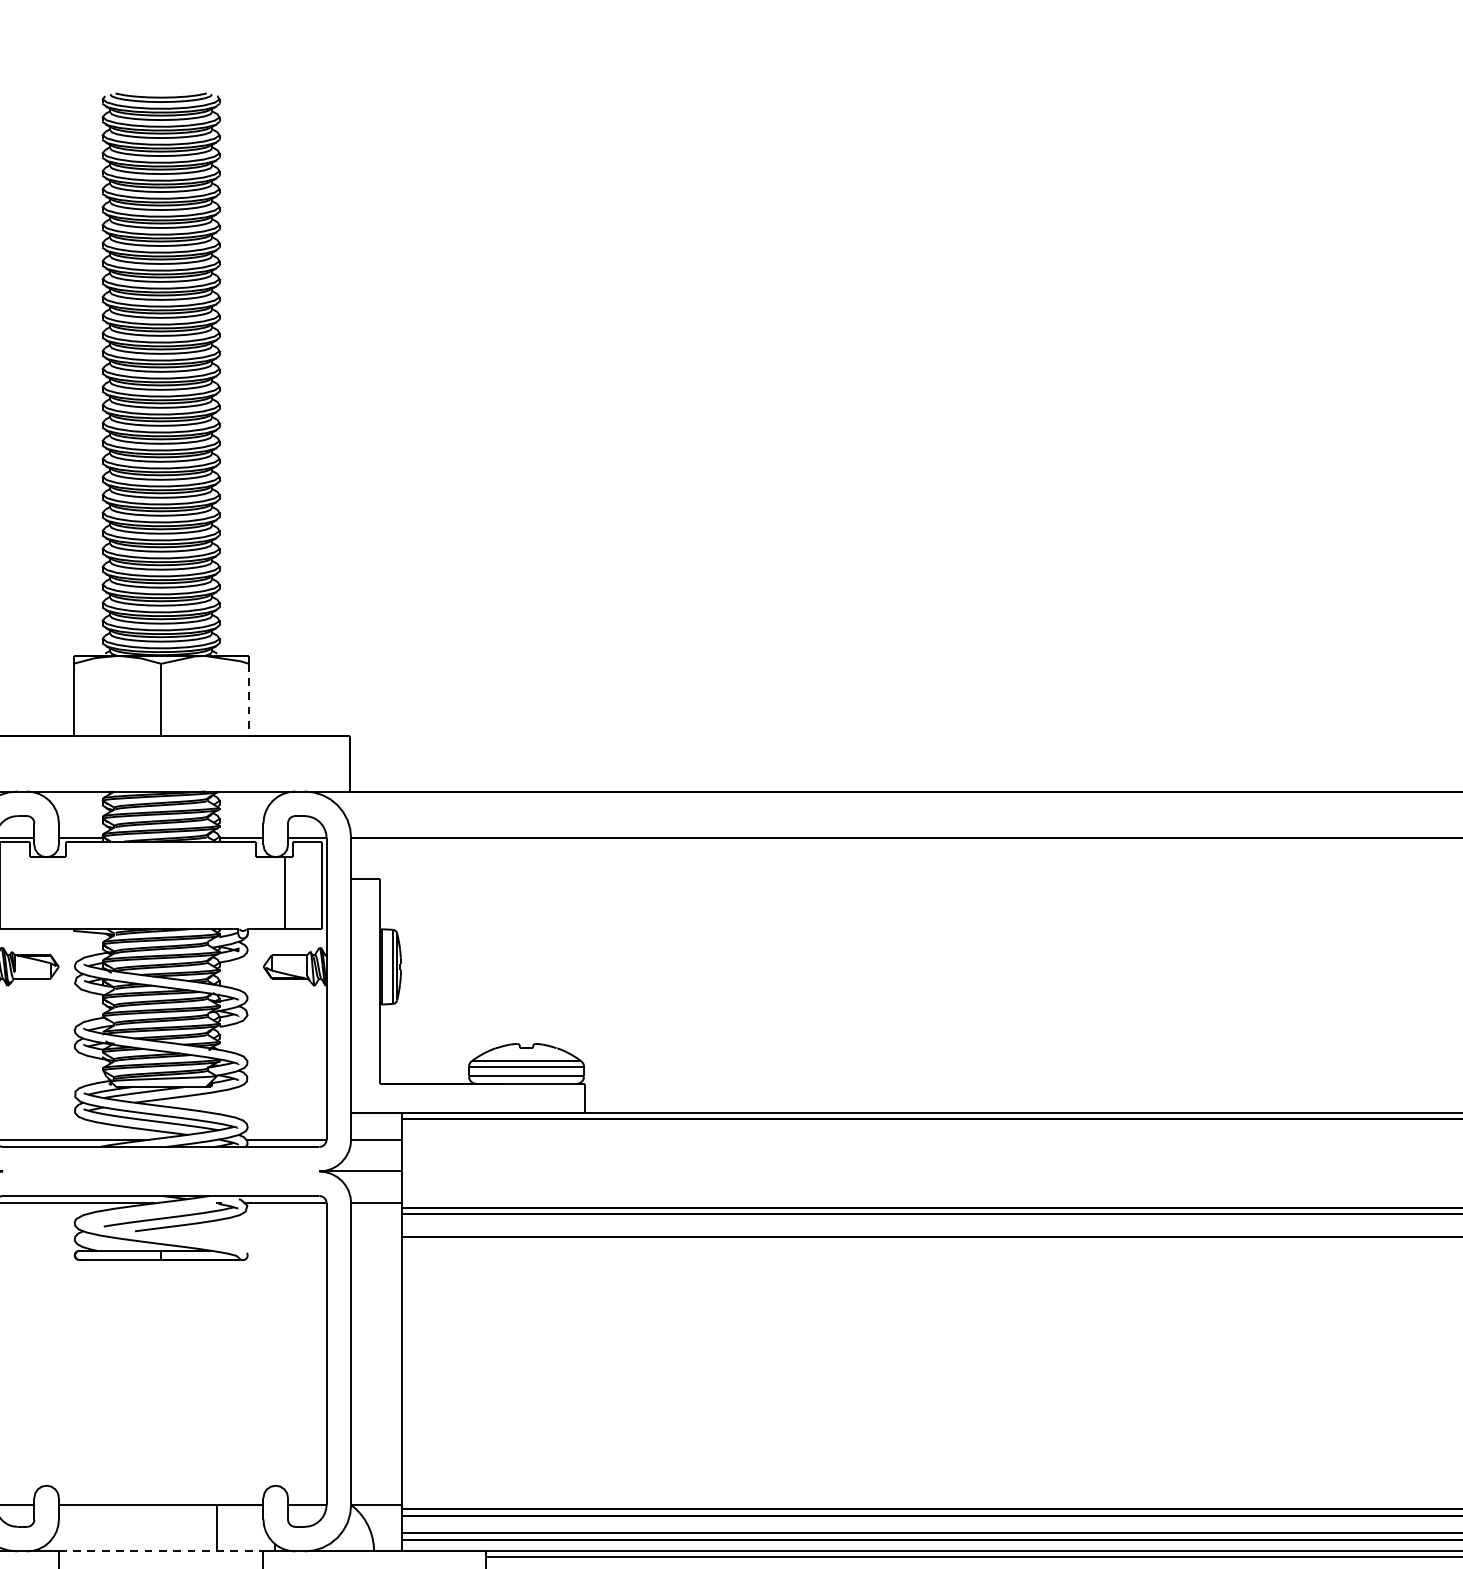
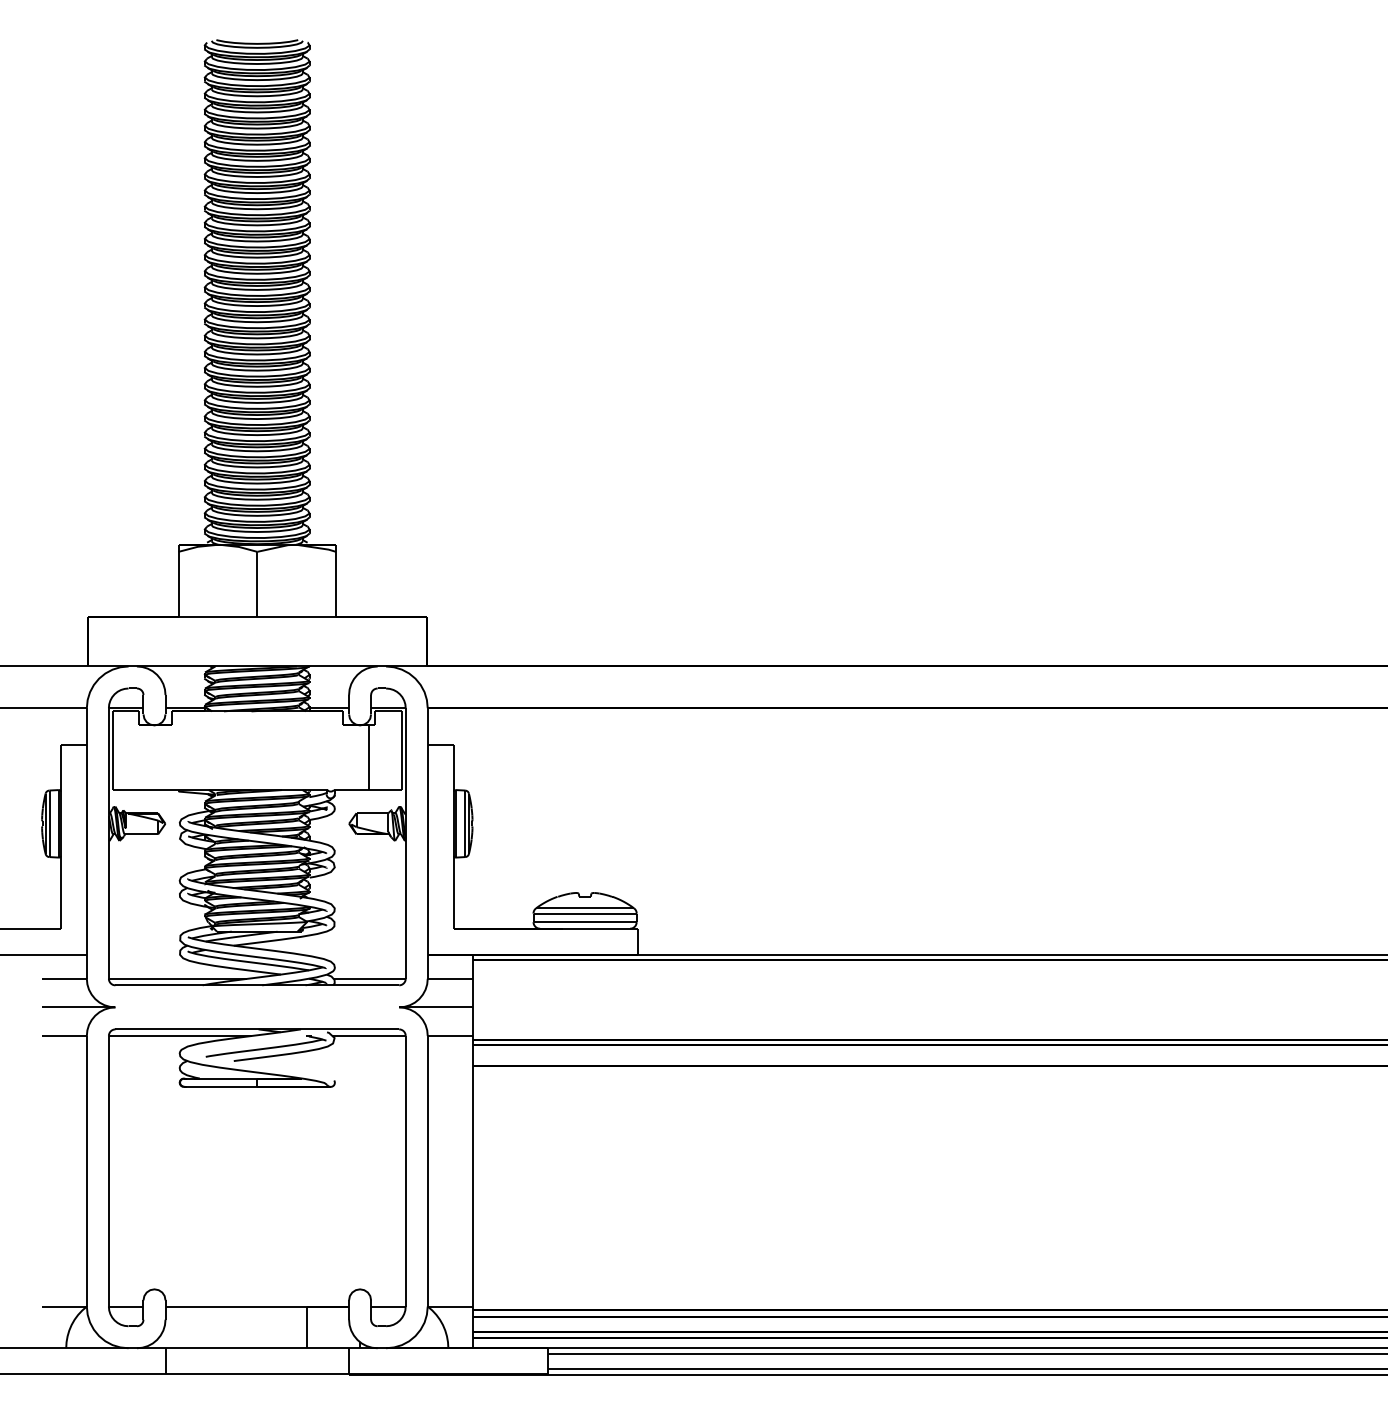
line: (248, 700) -> (335, 584), dashed -> solid
line: (161, 1551) -> (257, 1348), dashed -> solid

